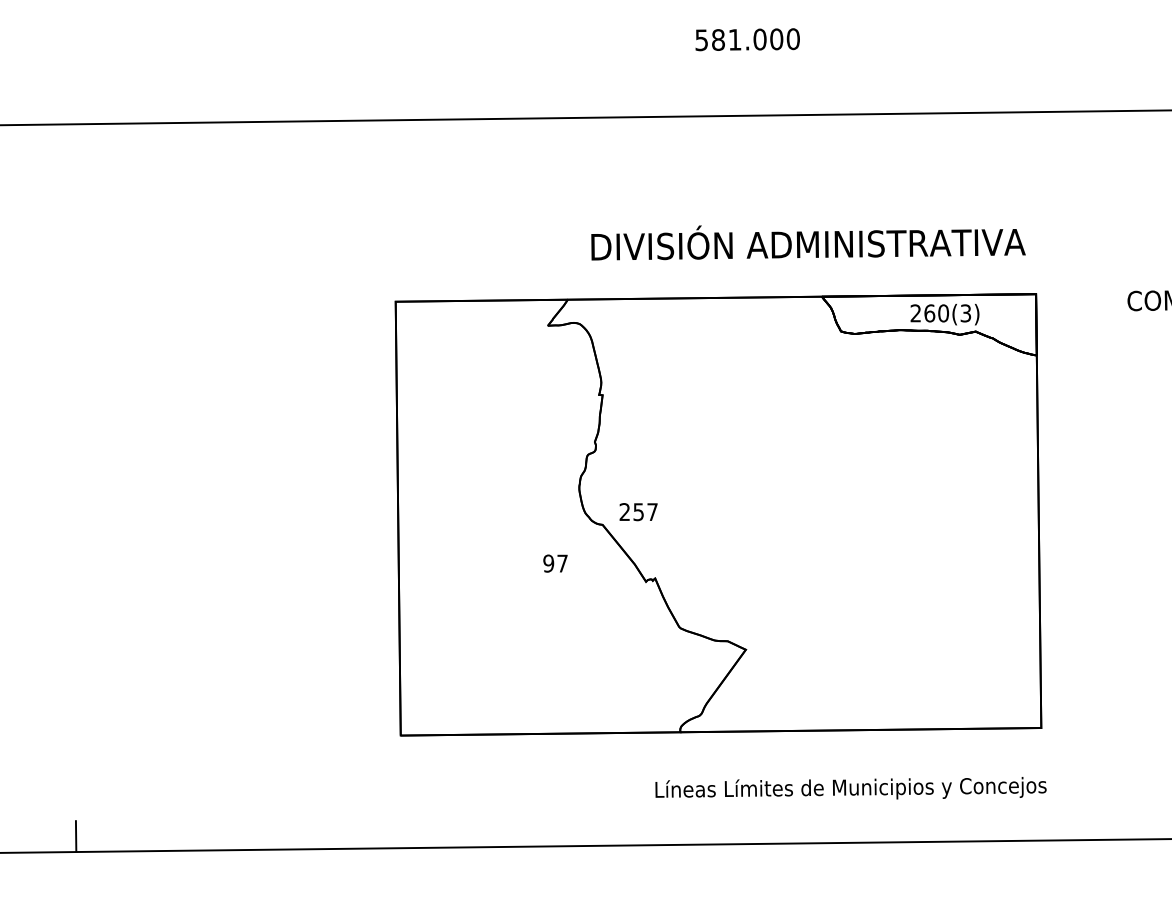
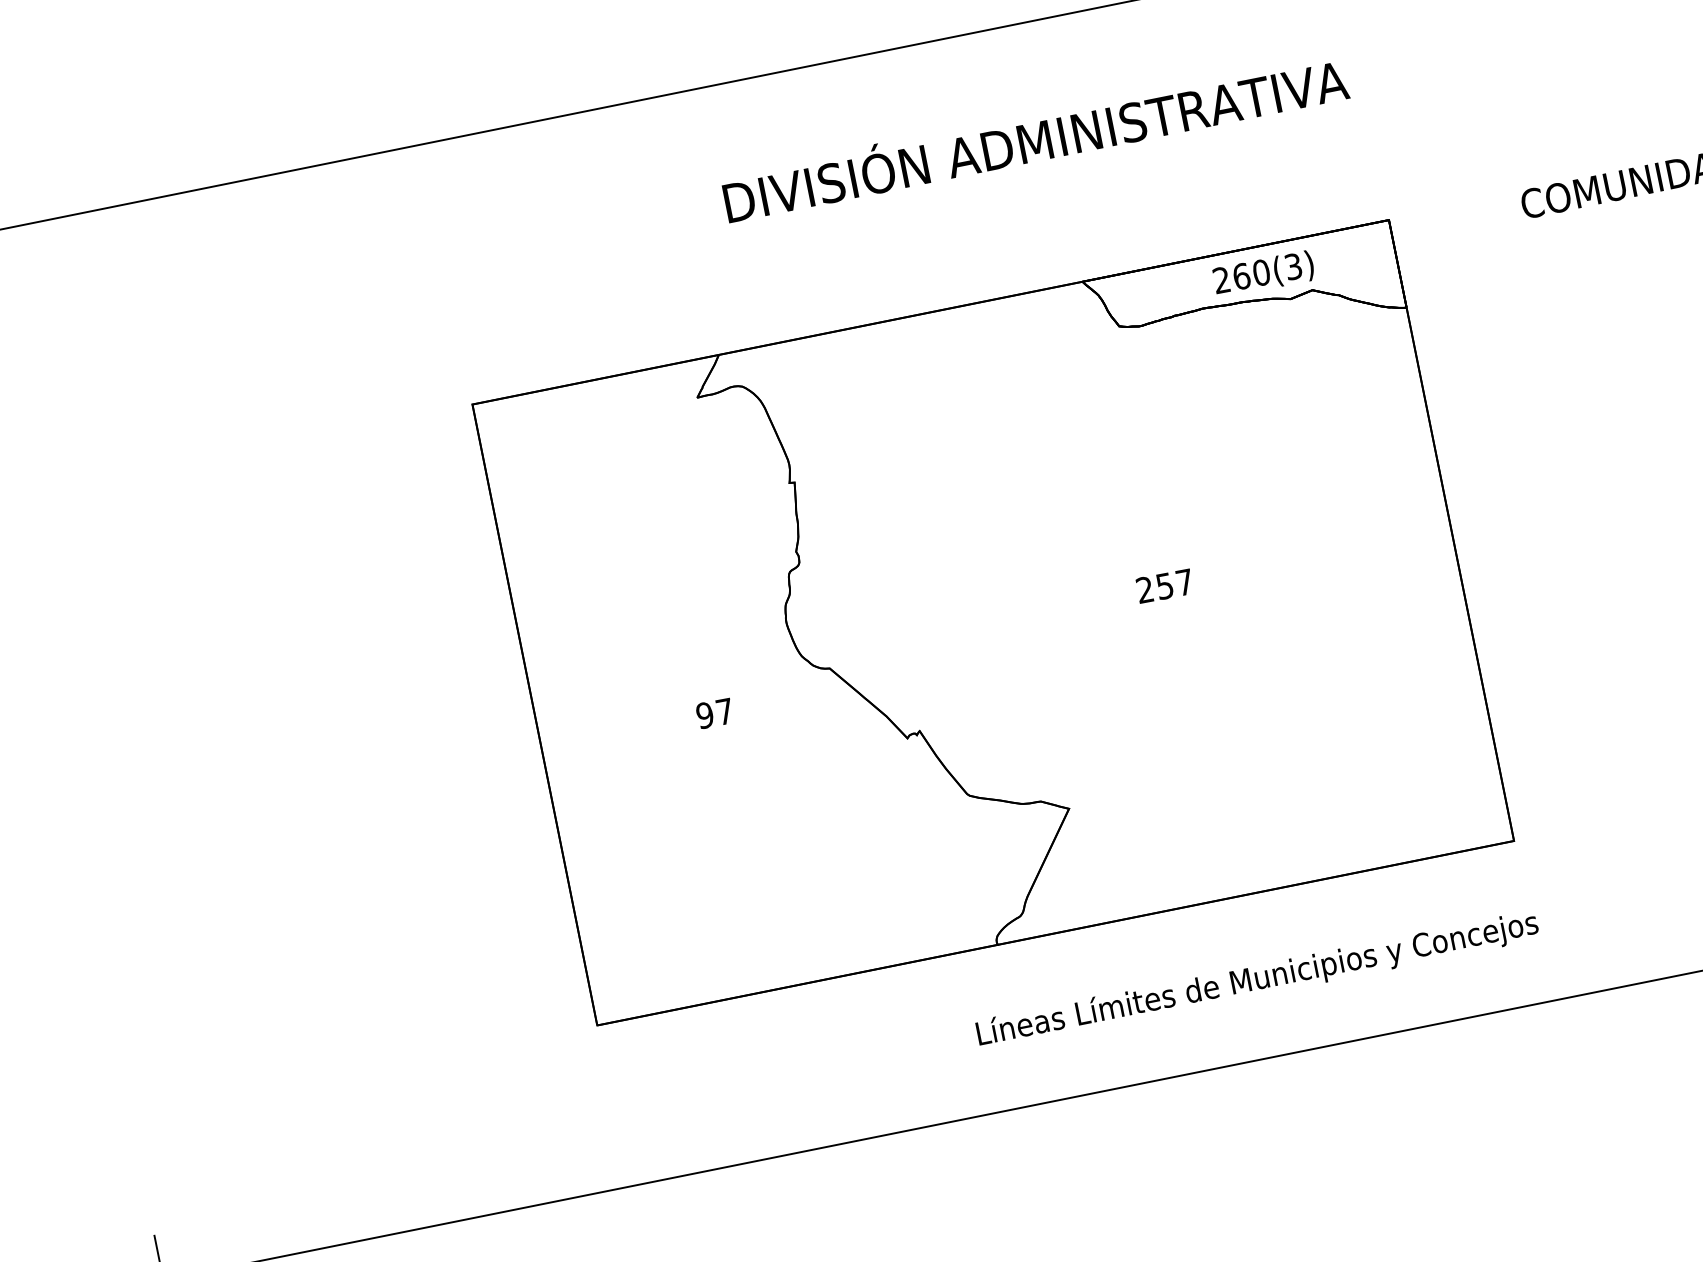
text: (808, 242) -> (1035, 138), moved
text: (638, 512) -> (1164, 586), moved
text: (555, 563) -> (714, 713), moved

